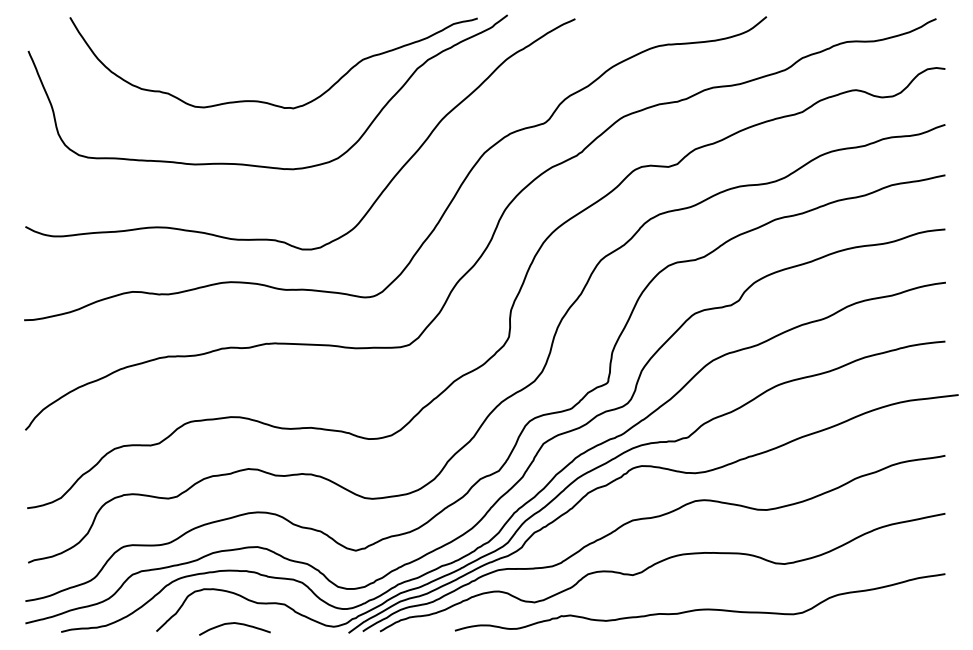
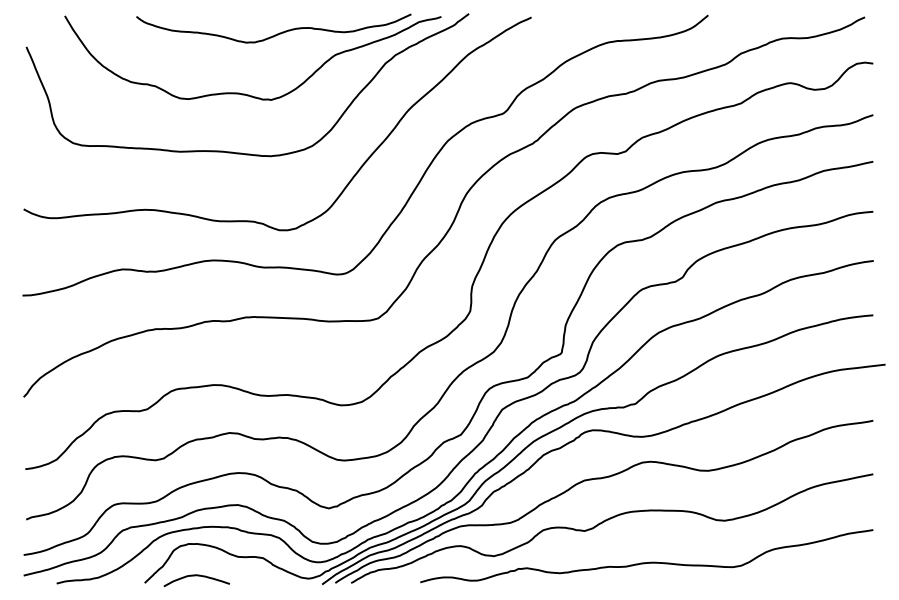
curve: (297, 37) -> (274, 34), added
curve: (232, 624) -> (194, 576), moved

